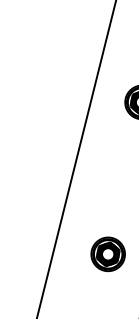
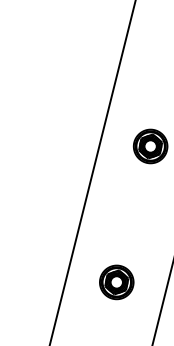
part: (107, 254) -> (116, 282), moved

